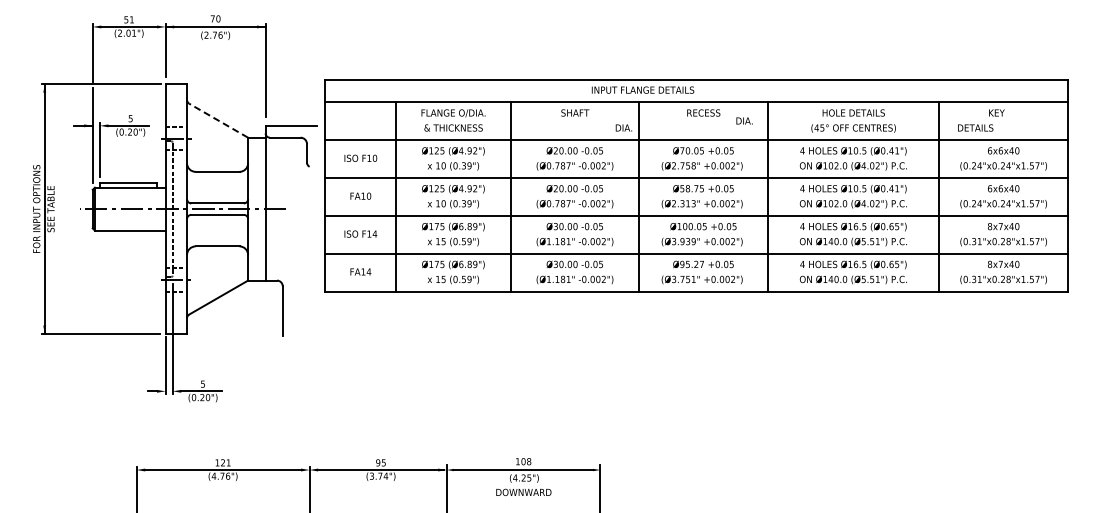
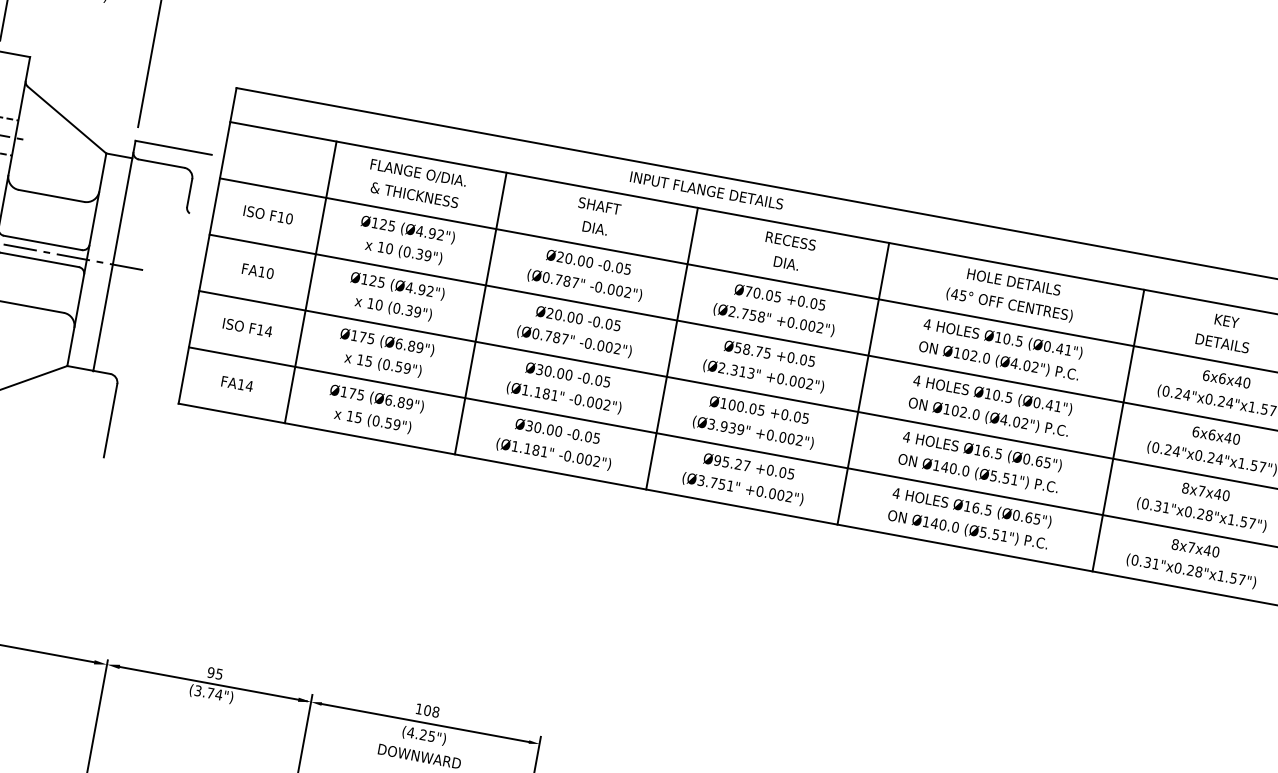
line: (218, 120) -> (66, 119), dashed -> solid
text: (744, 120) -> (786, 262), moved
text: (623, 127) -> (594, 227), moved
text: (975, 127) -> (1222, 342), moved

